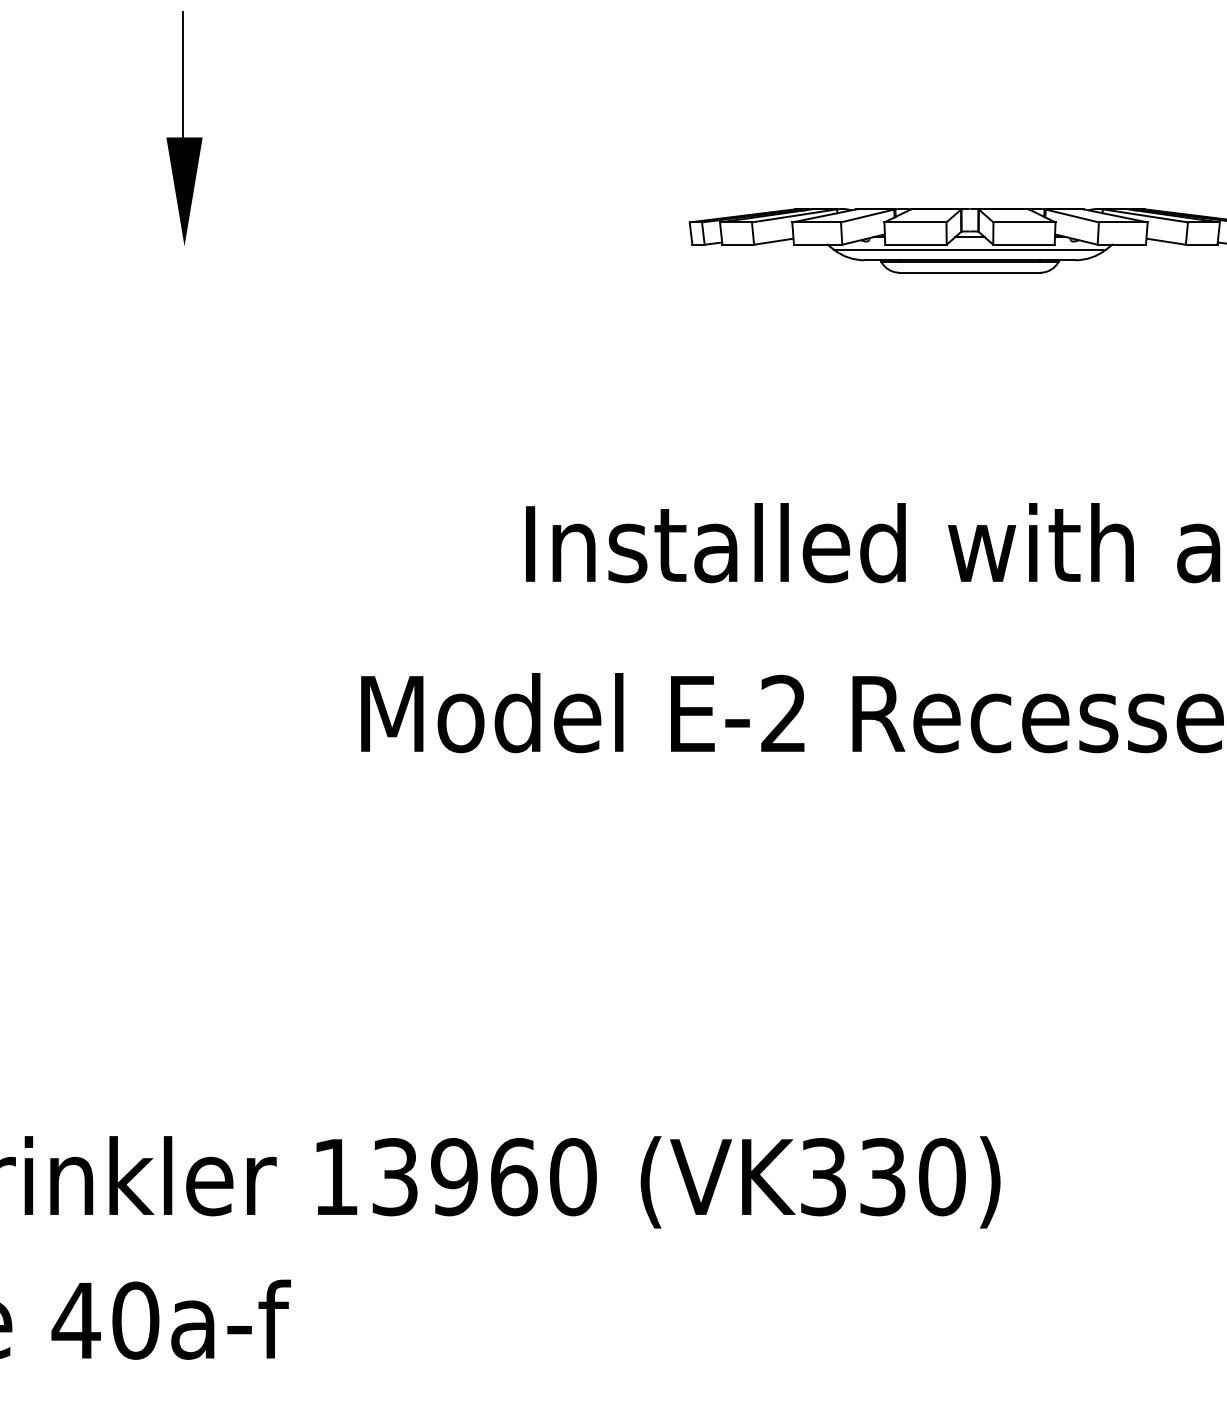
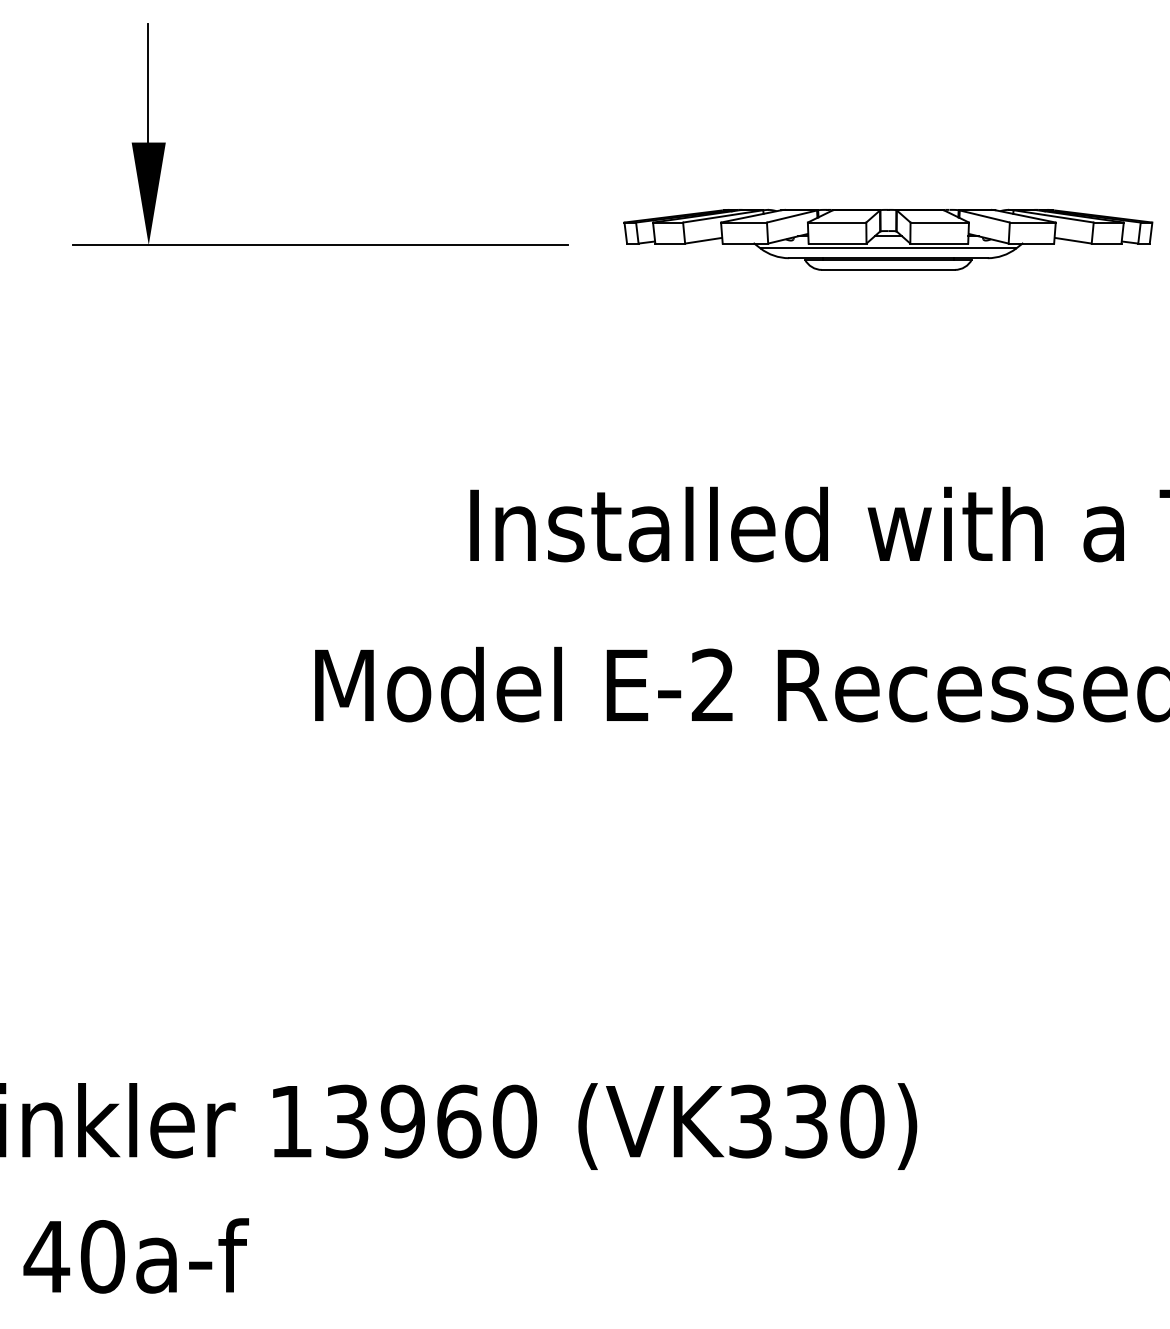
line: (365, 246) -> (319, 245), added

